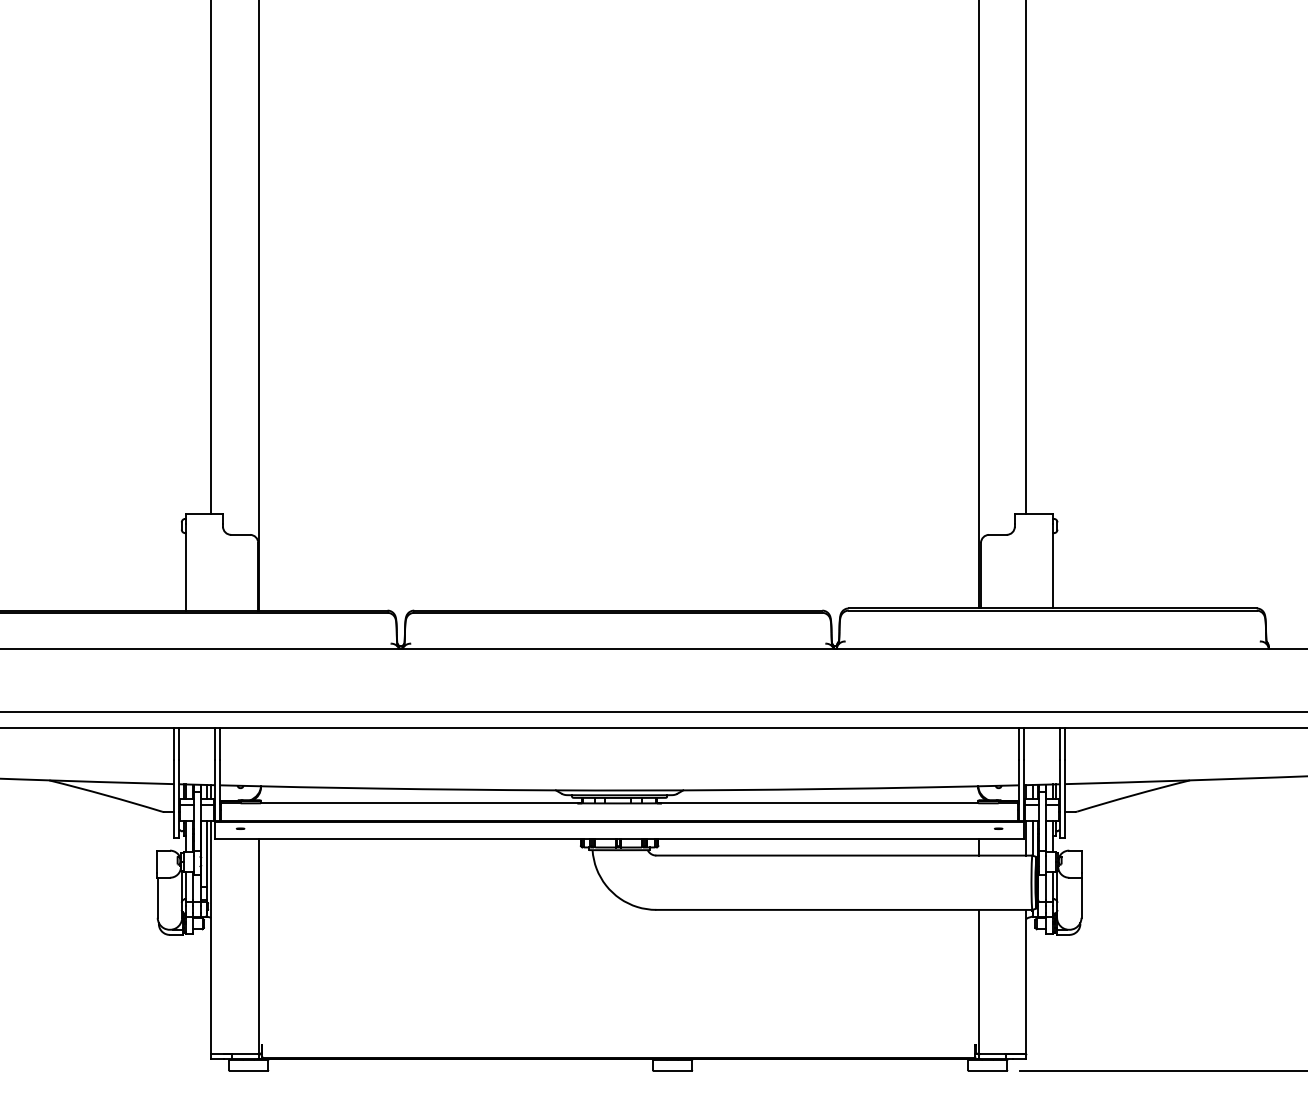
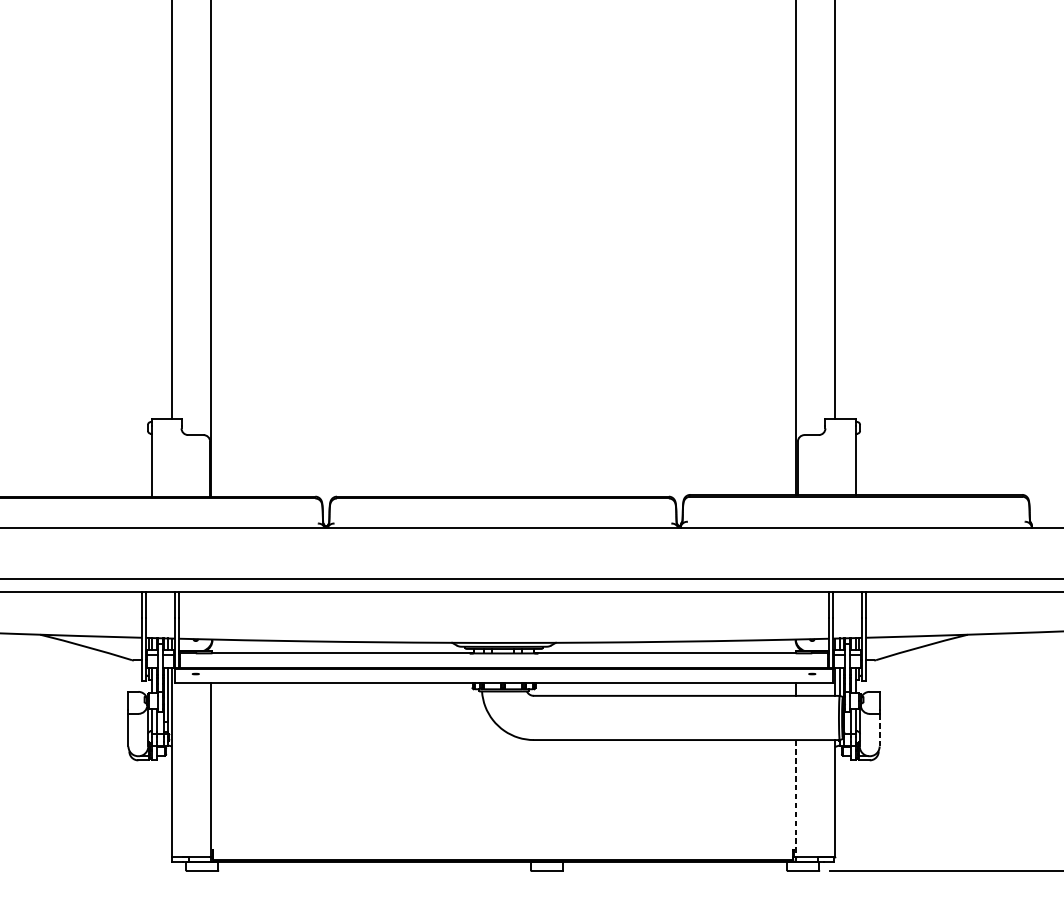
line: (1081, 898) -> (879, 730), solid -> dashed
line: (978, 981) -> (795, 798), solid -> dashed

